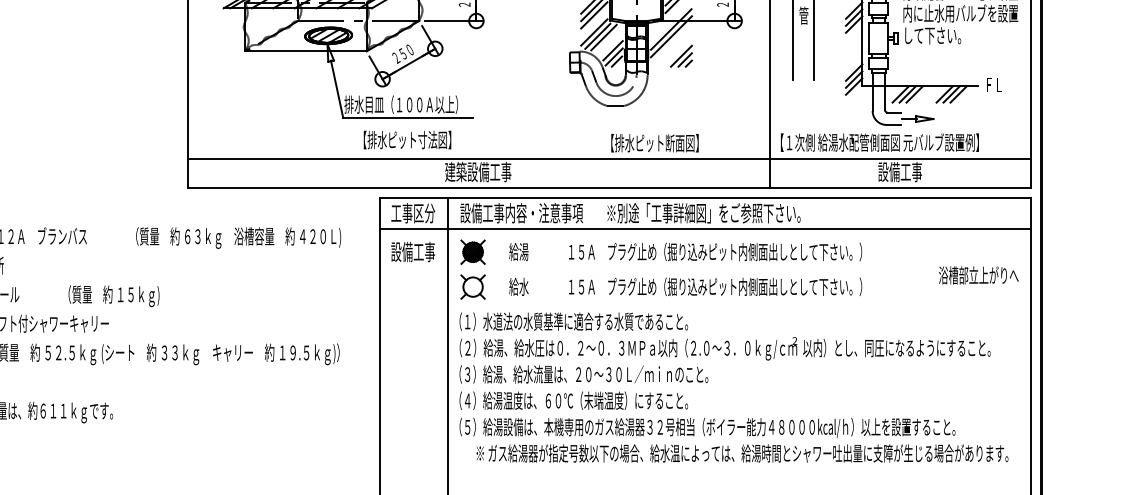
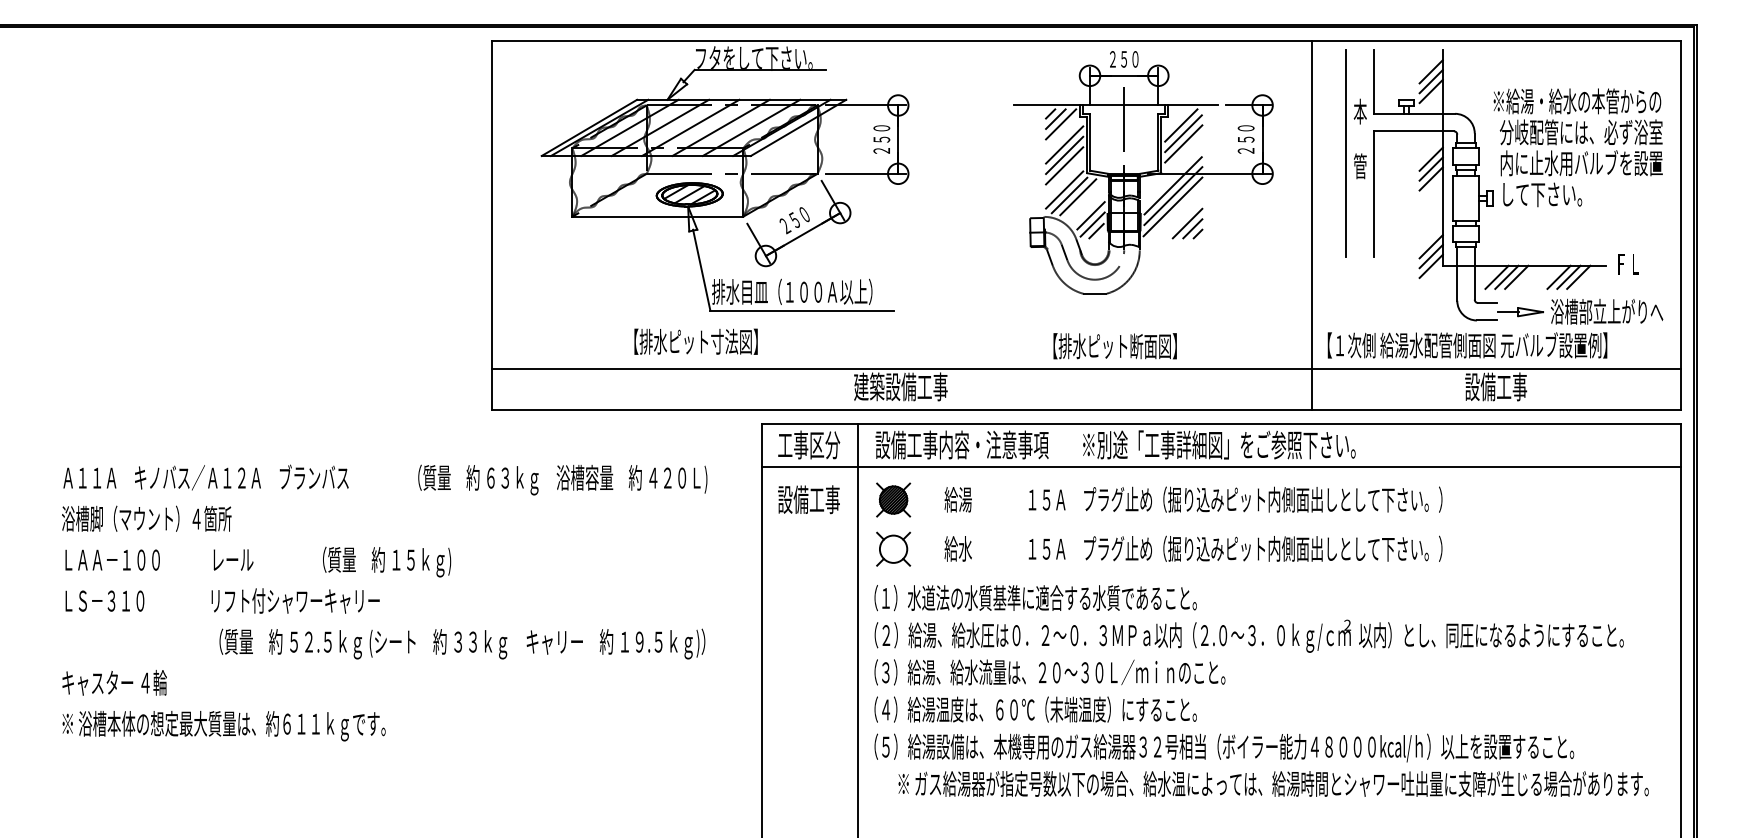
line: (670, 44) -> (1172, 206), added
text: (407, 139) -> (695, 341), moved
text: (654, 143) -> (1114, 346), moved
text: (979, 275) -> (1607, 311), moved

